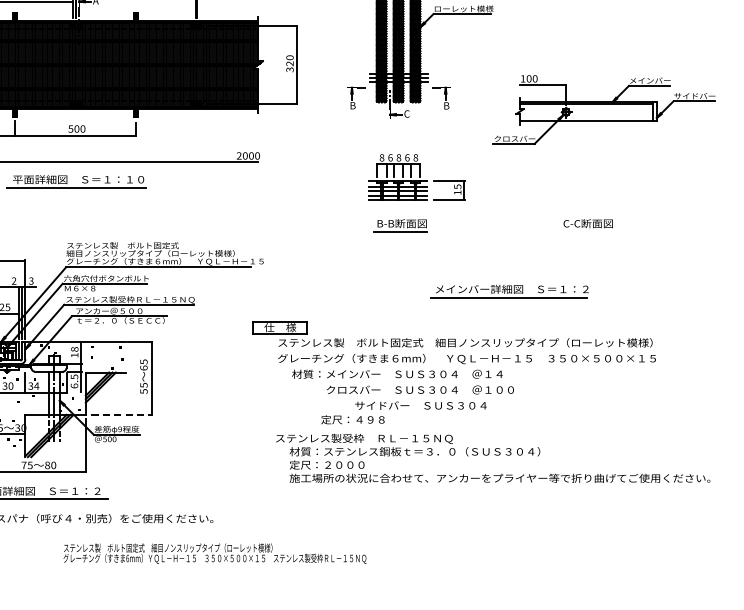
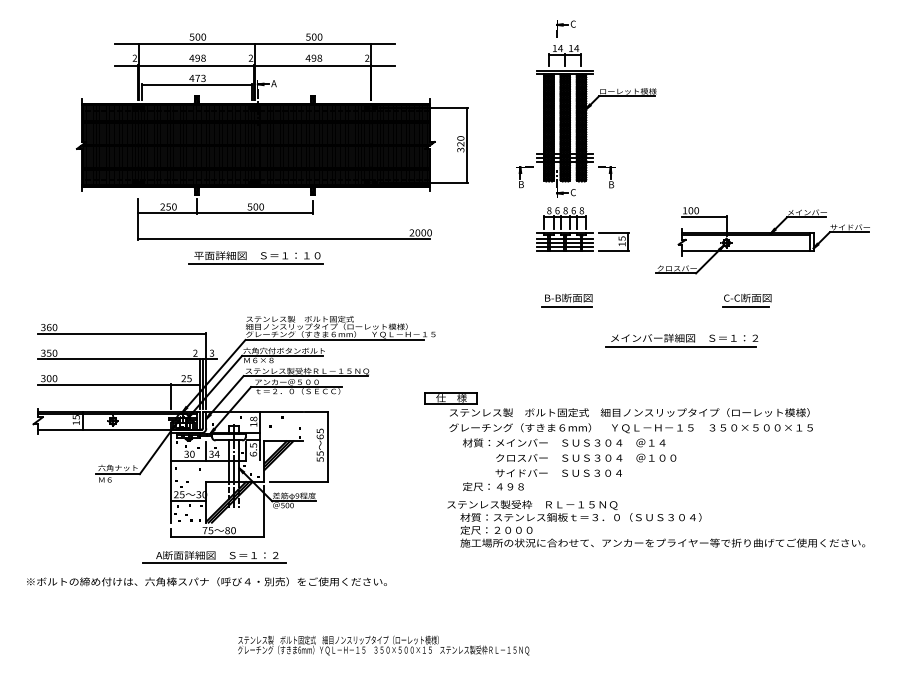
part: (603, 109) -> (762, 240), moved
part: (416, 177) -> (582, 229), moved
line: (585, 232) -> (745, 306), added
part: (509, 291) -> (681, 340), moved
text: (404, 412) -> (542, 479), moved
line: (122, 414) -> (299, 481), dashed -> solid
text: (214, 553) -> (383, 645), moved

